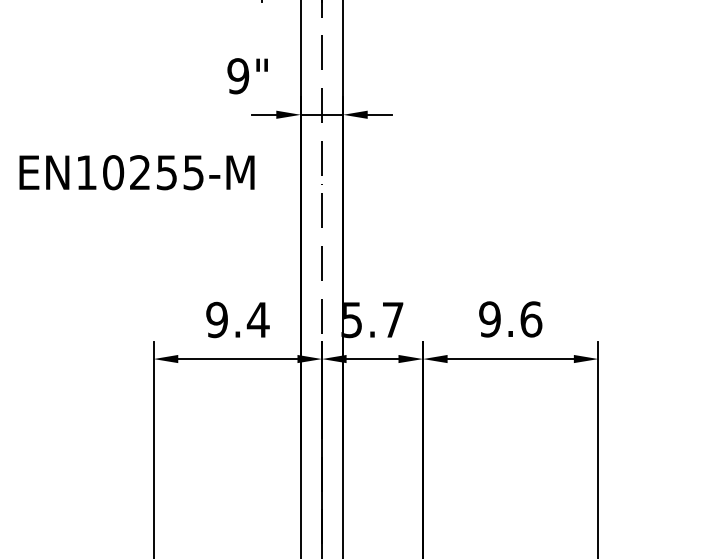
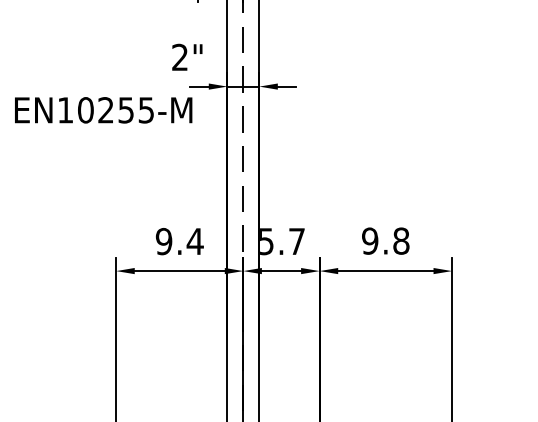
text: (237, 76) -> (179, 57), 9" -> 2"
text: (136, 172) -> (103, 110), moved
text: (531, 318) -> (401, 240), 9.6 -> 9.8

